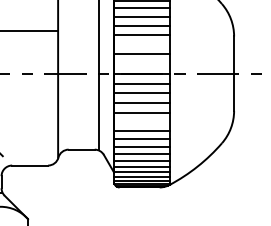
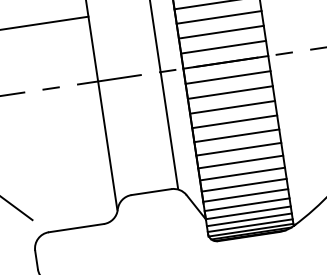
line: (141, 44) -> (218, 17), added
line: (141, 63) -> (223, 46), added
line: (141, 121) -> (236, 135), added

